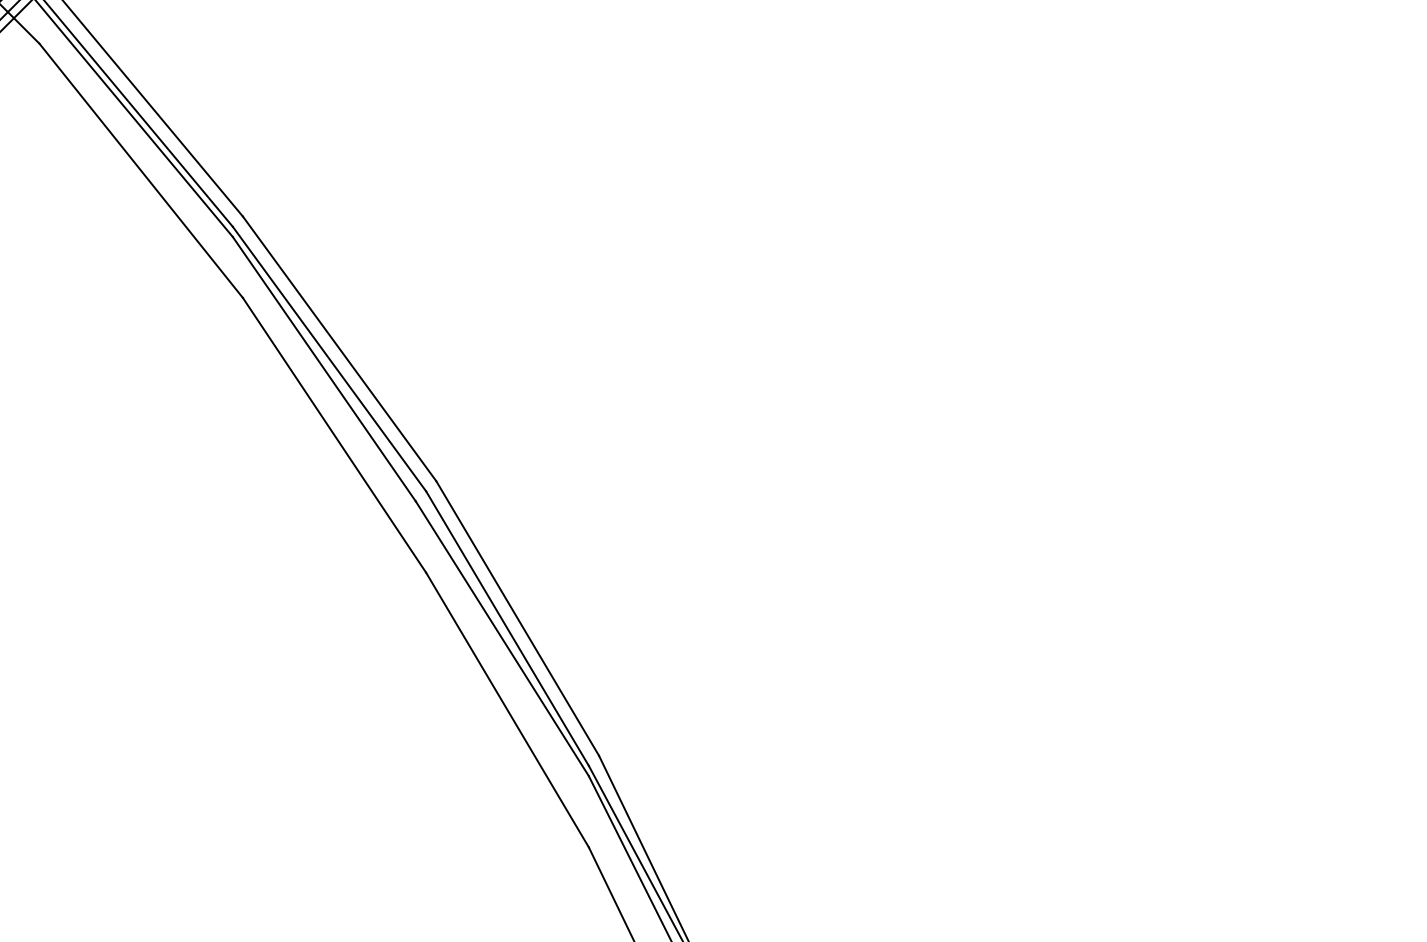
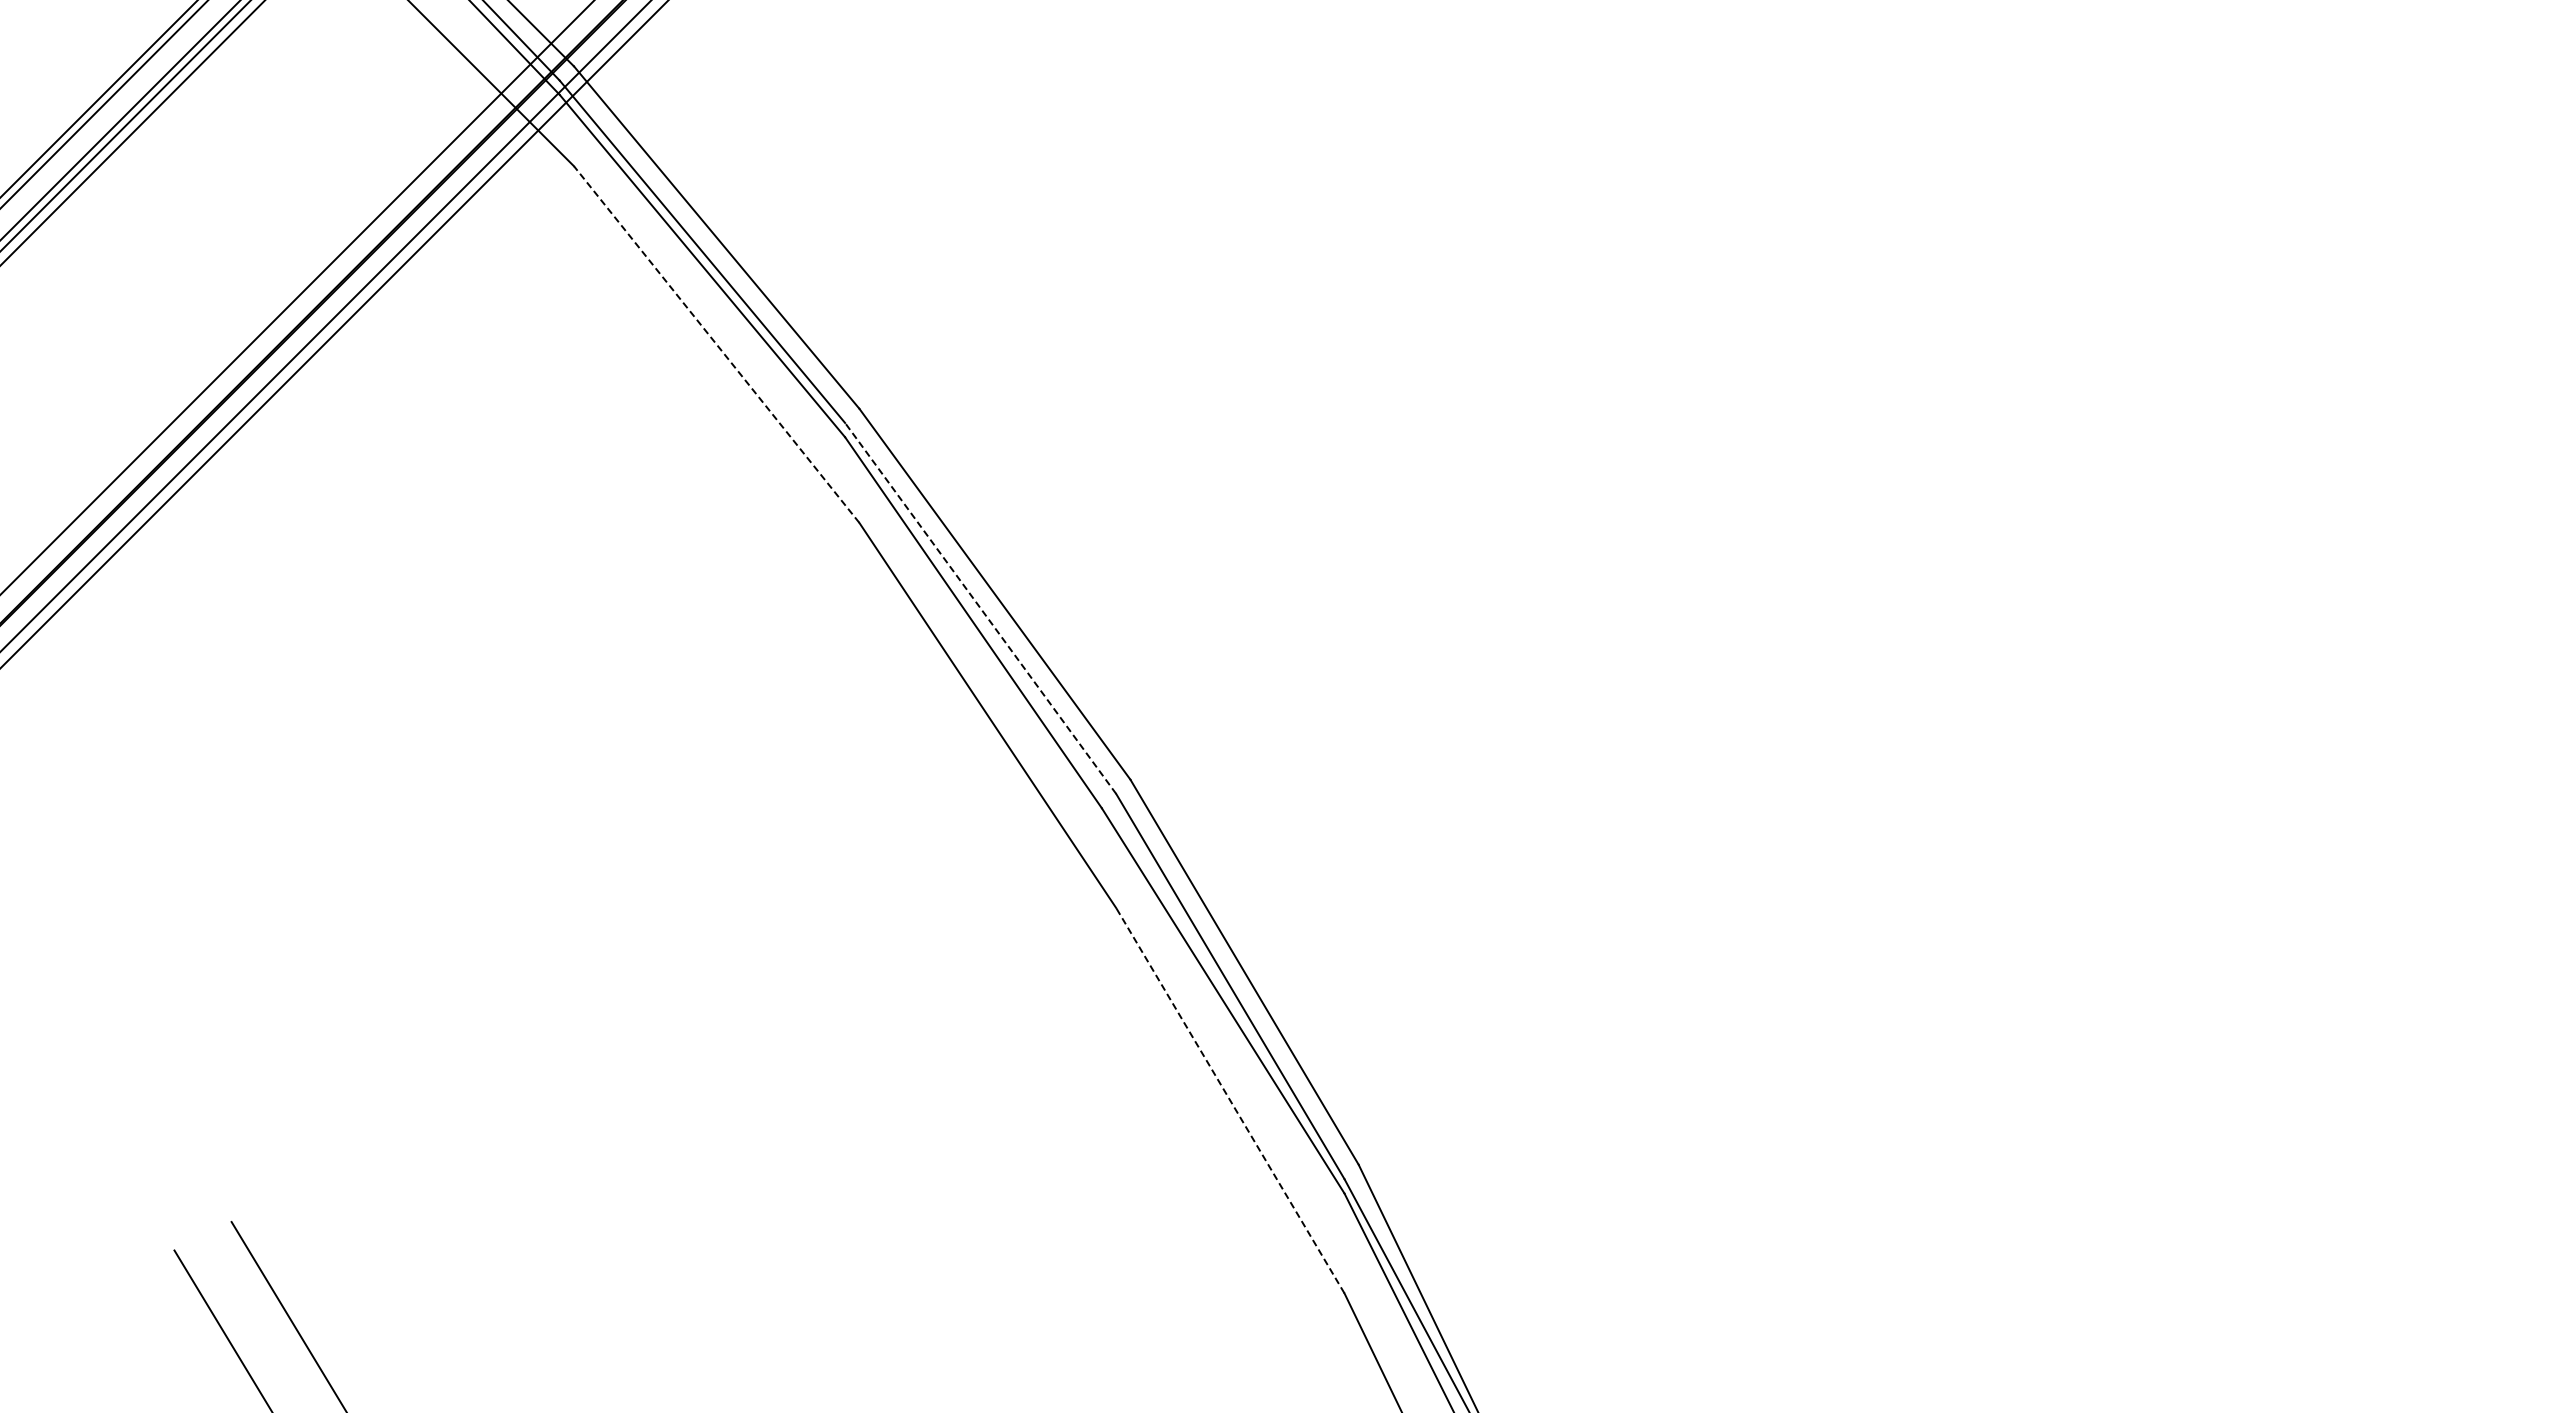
line: (141, 170) -> (716, 344), solid -> dashed
line: (329, 359) -> (980, 608), solid -> dashed
line: (507, 709) -> (1230, 1100), solid -> dashed

